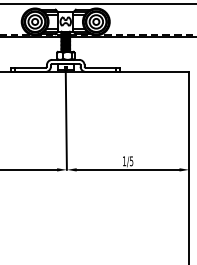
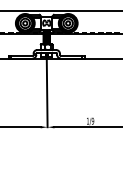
text: (131, 160) -> (92, 120), 1/5 -> 1/9

